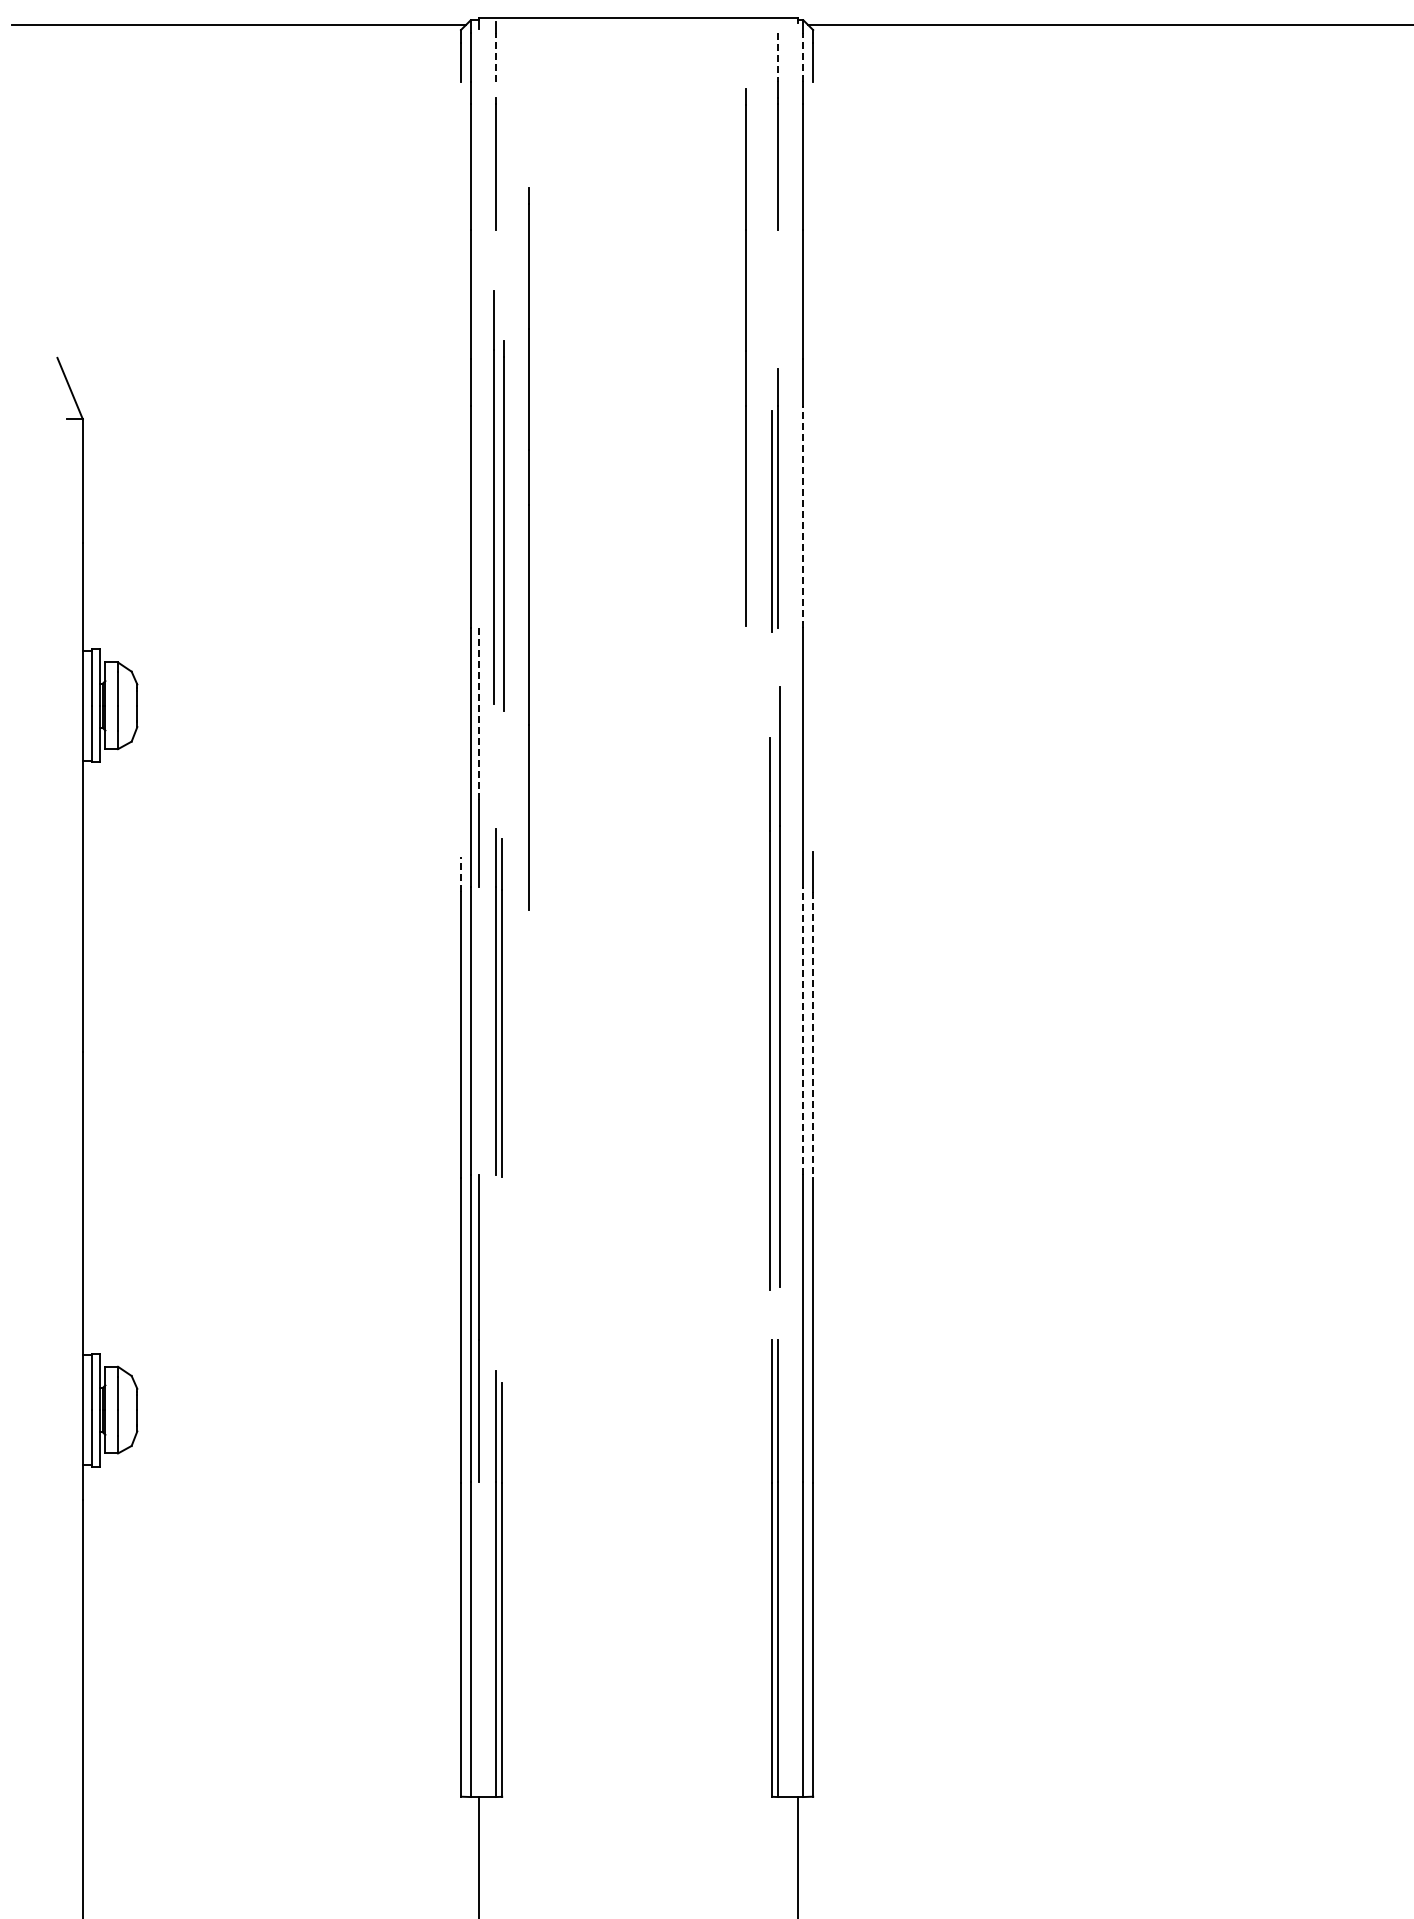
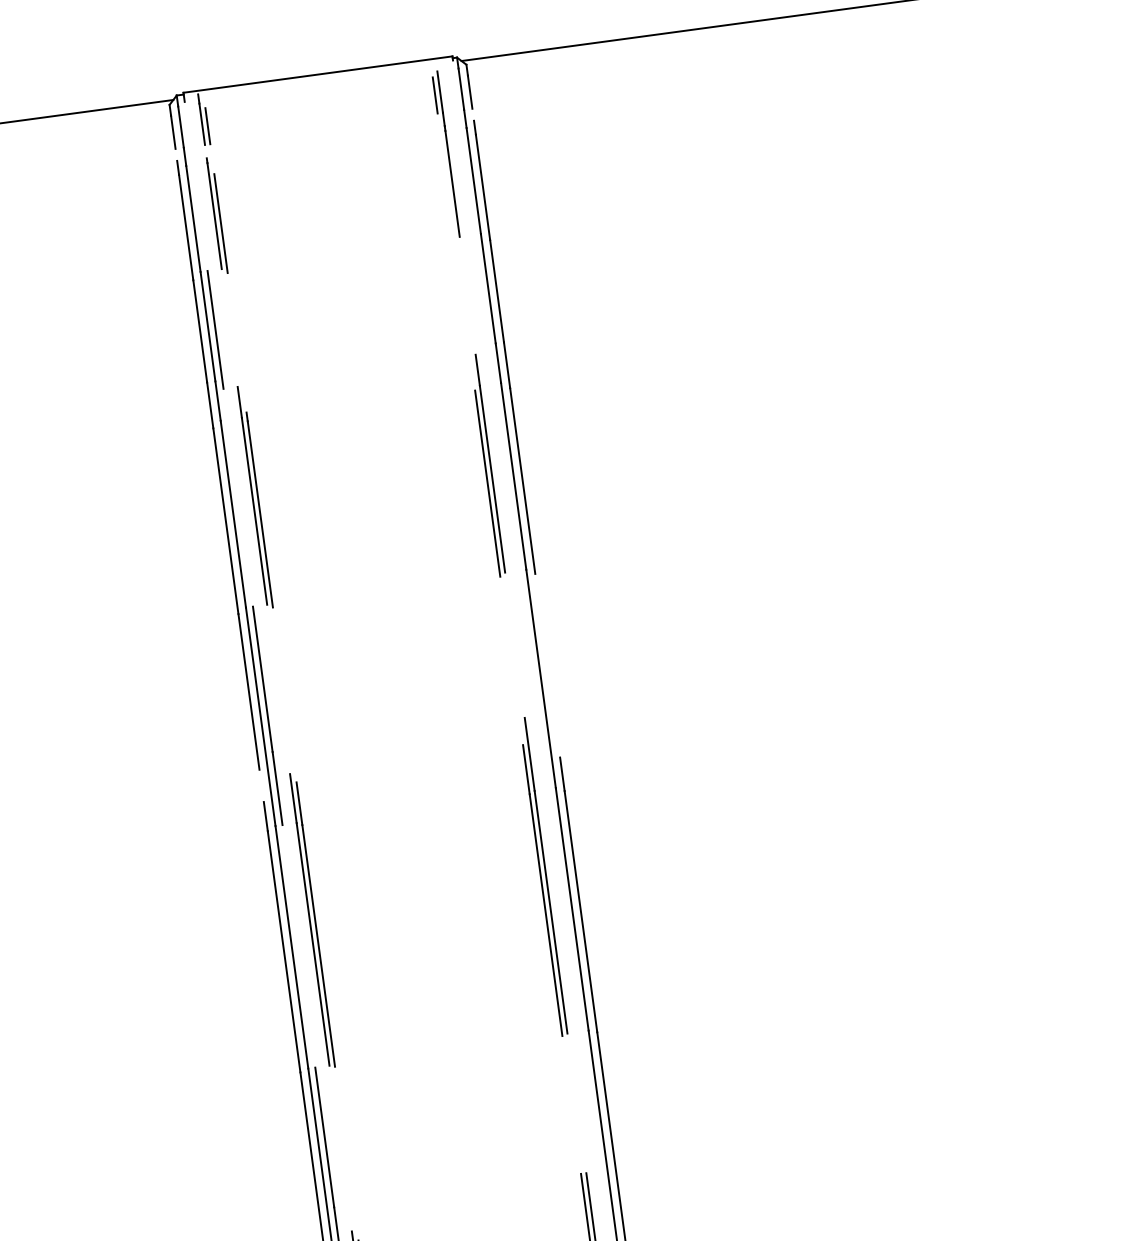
line: (495, 57) -> (201, 124), dashed -> solid
line: (778, 57) -> (440, 91), dashed -> solid
line: (803, 57) -> (461, 88), dashed -> solid
line: (502, 60) -> (208, 125), added
line: (771, 60) -> (434, 95), added
line: (502, 176) -> (221, 223), added
line: (479, 299) -> (215, 329), added
line: (745, 357) -> (504, 347), moved
part: (498, 500) -> (254, 497), size x0.62
line: (803, 517) -> (513, 476), dashed -> solid
line: (528, 548) -> (217, 465), moved
line: (479, 713) -> (263, 678), dashed -> solid
line: (460, 873) -> (265, 815), dashed -> solid
part: (774, 988) -> (543, 876), size x0.62
line: (803, 1030) -> (572, 909), dashed -> solid
line: (813, 1035) -> (581, 912), dashed -> solid

